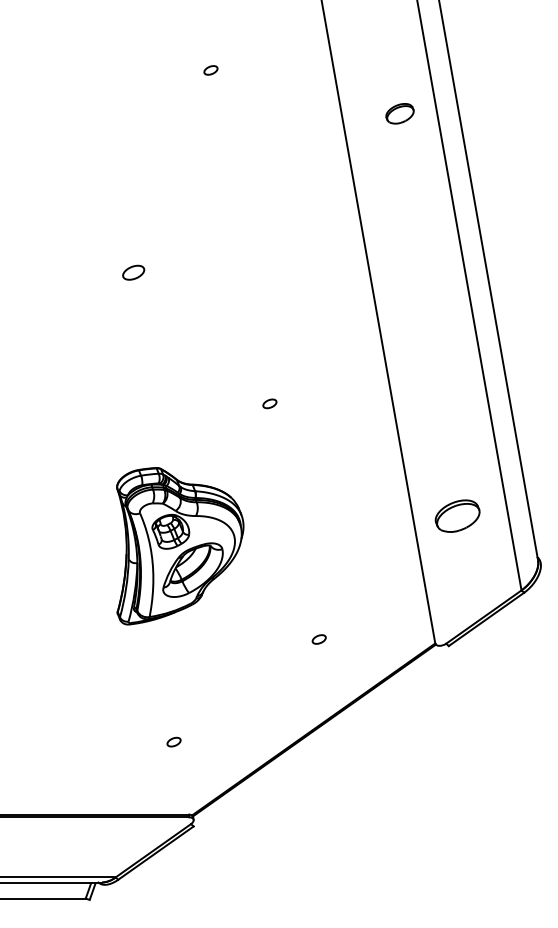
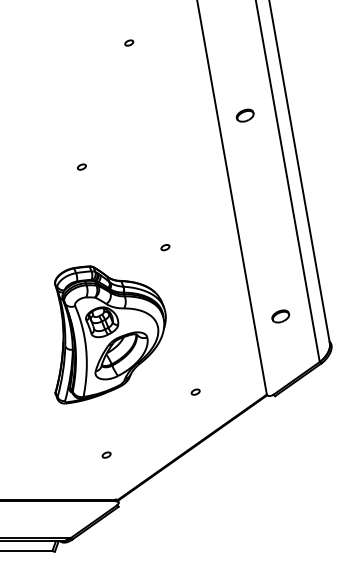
part: (398, 113) -> (244, 115), moved
part: (133, 271) -> (81, 166), size x0.62
part: (457, 516) -> (280, 316), size x0.62
part: (180, 545) -> (110, 334), size x1.43

